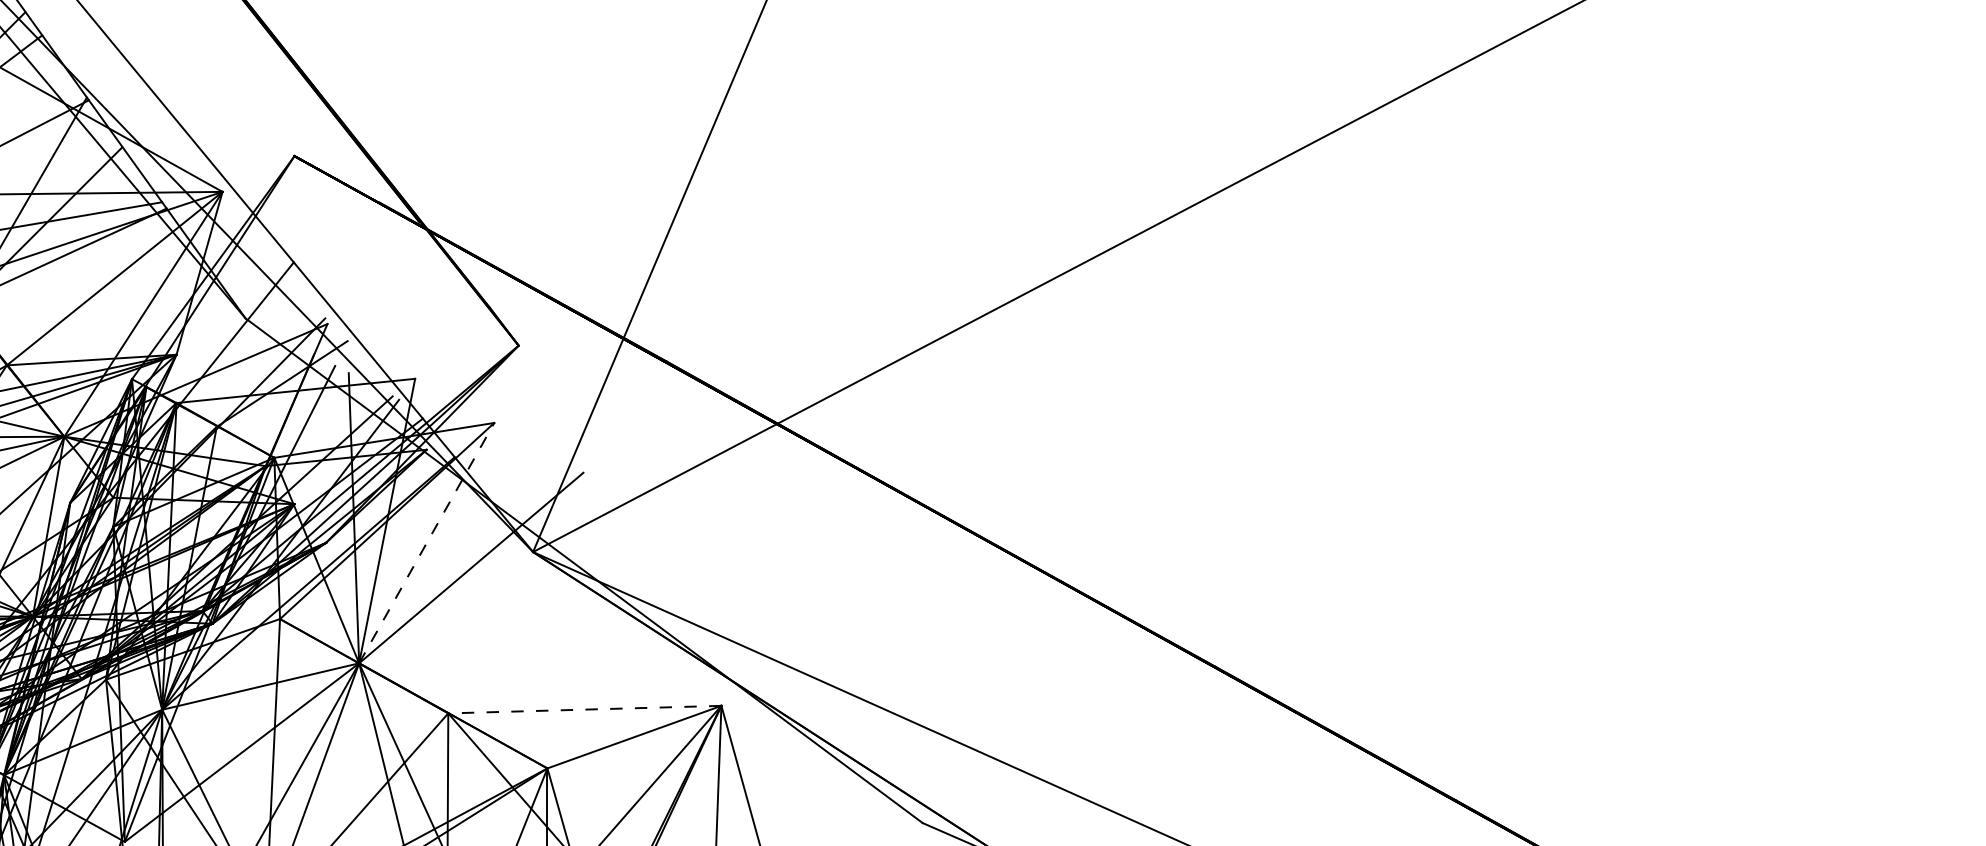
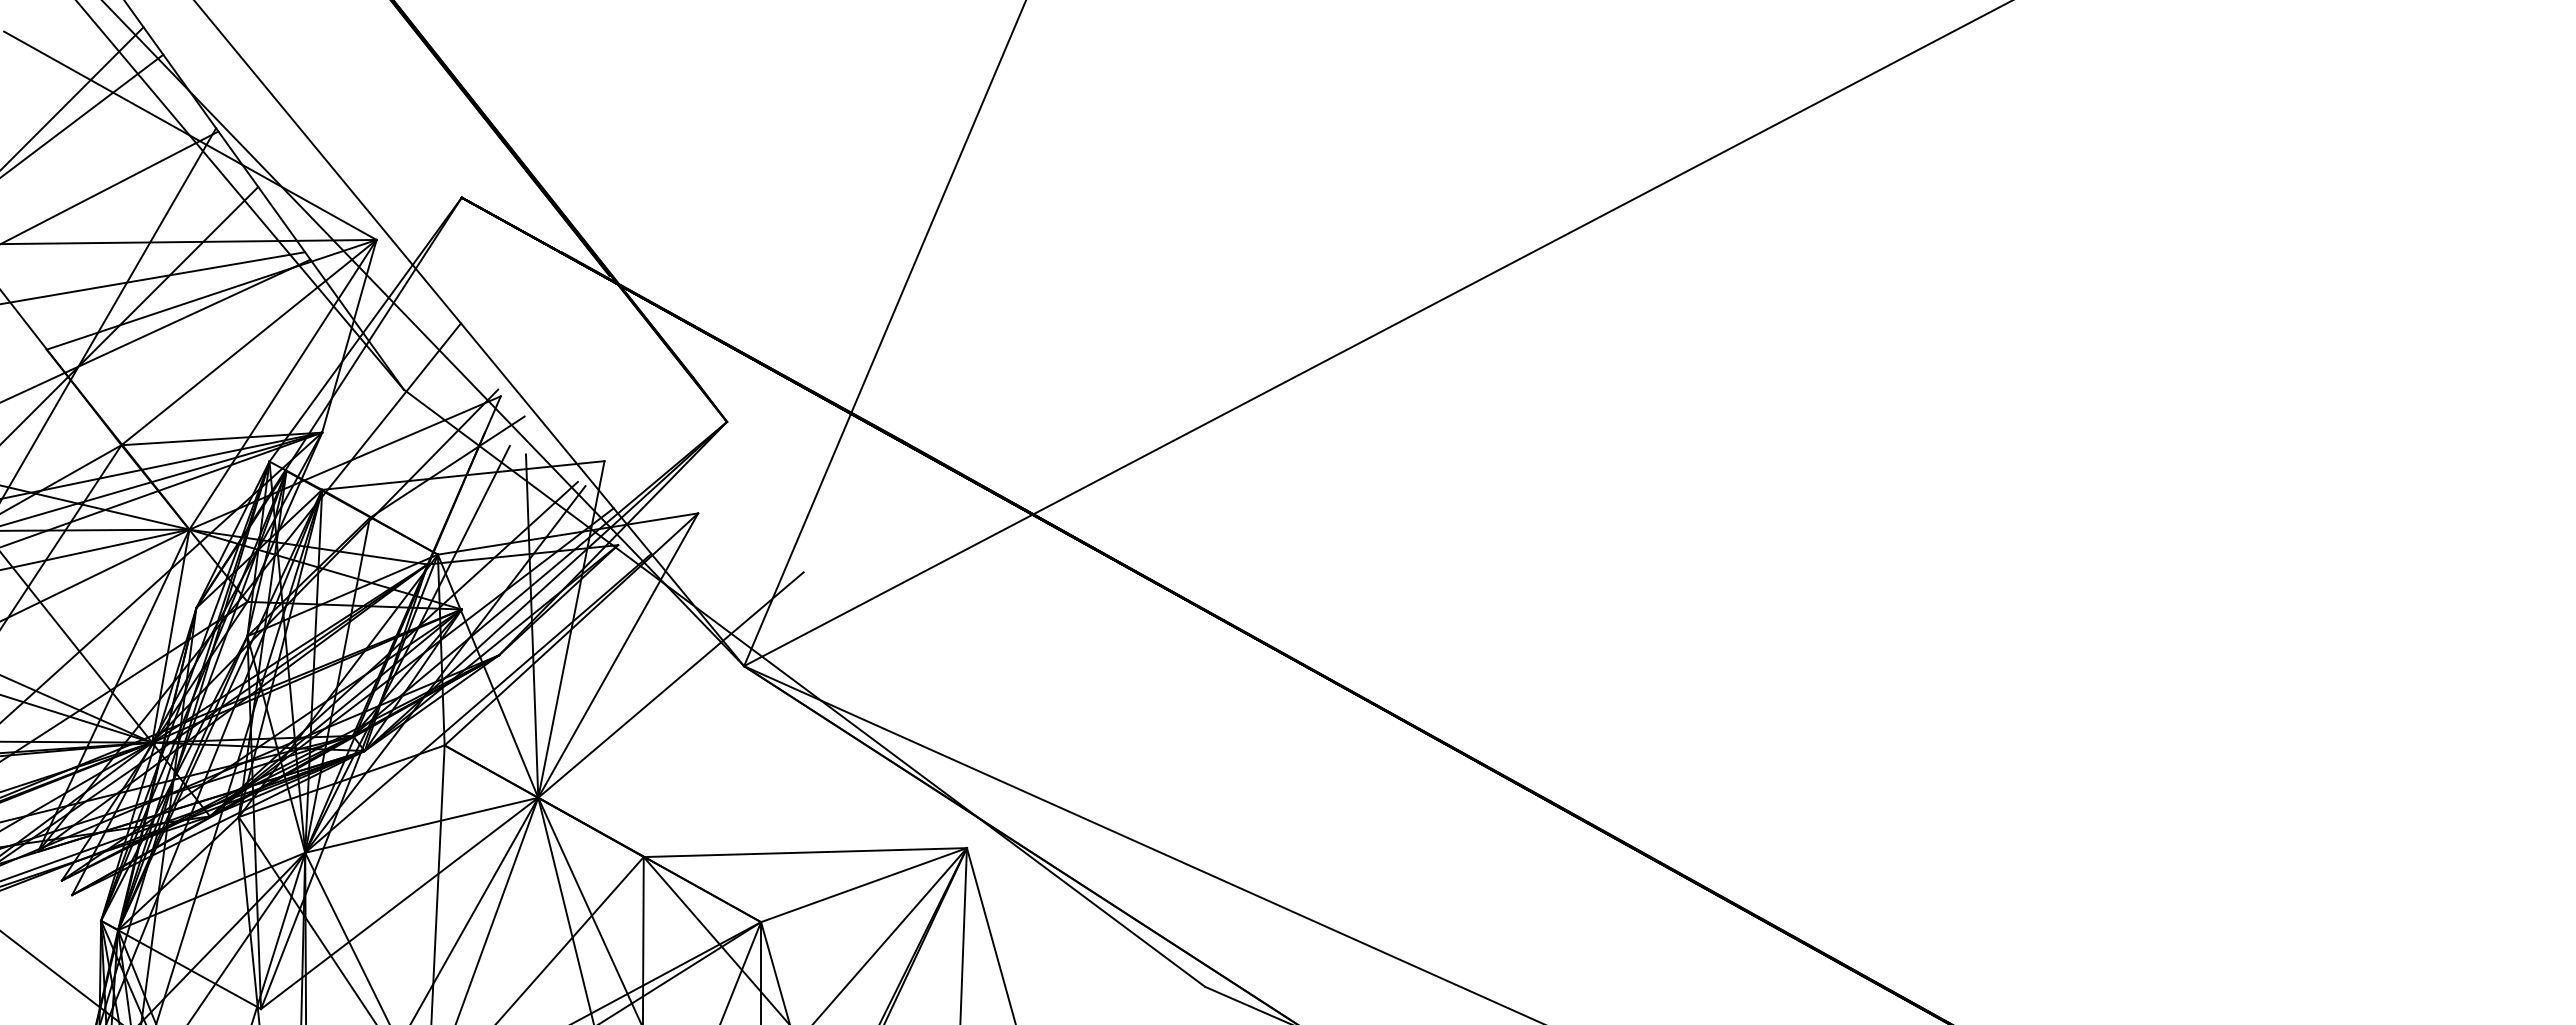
line: (426, 543) -> (618, 655), dashed -> solid
line: (584, 709) -> (805, 852), dashed -> solid

